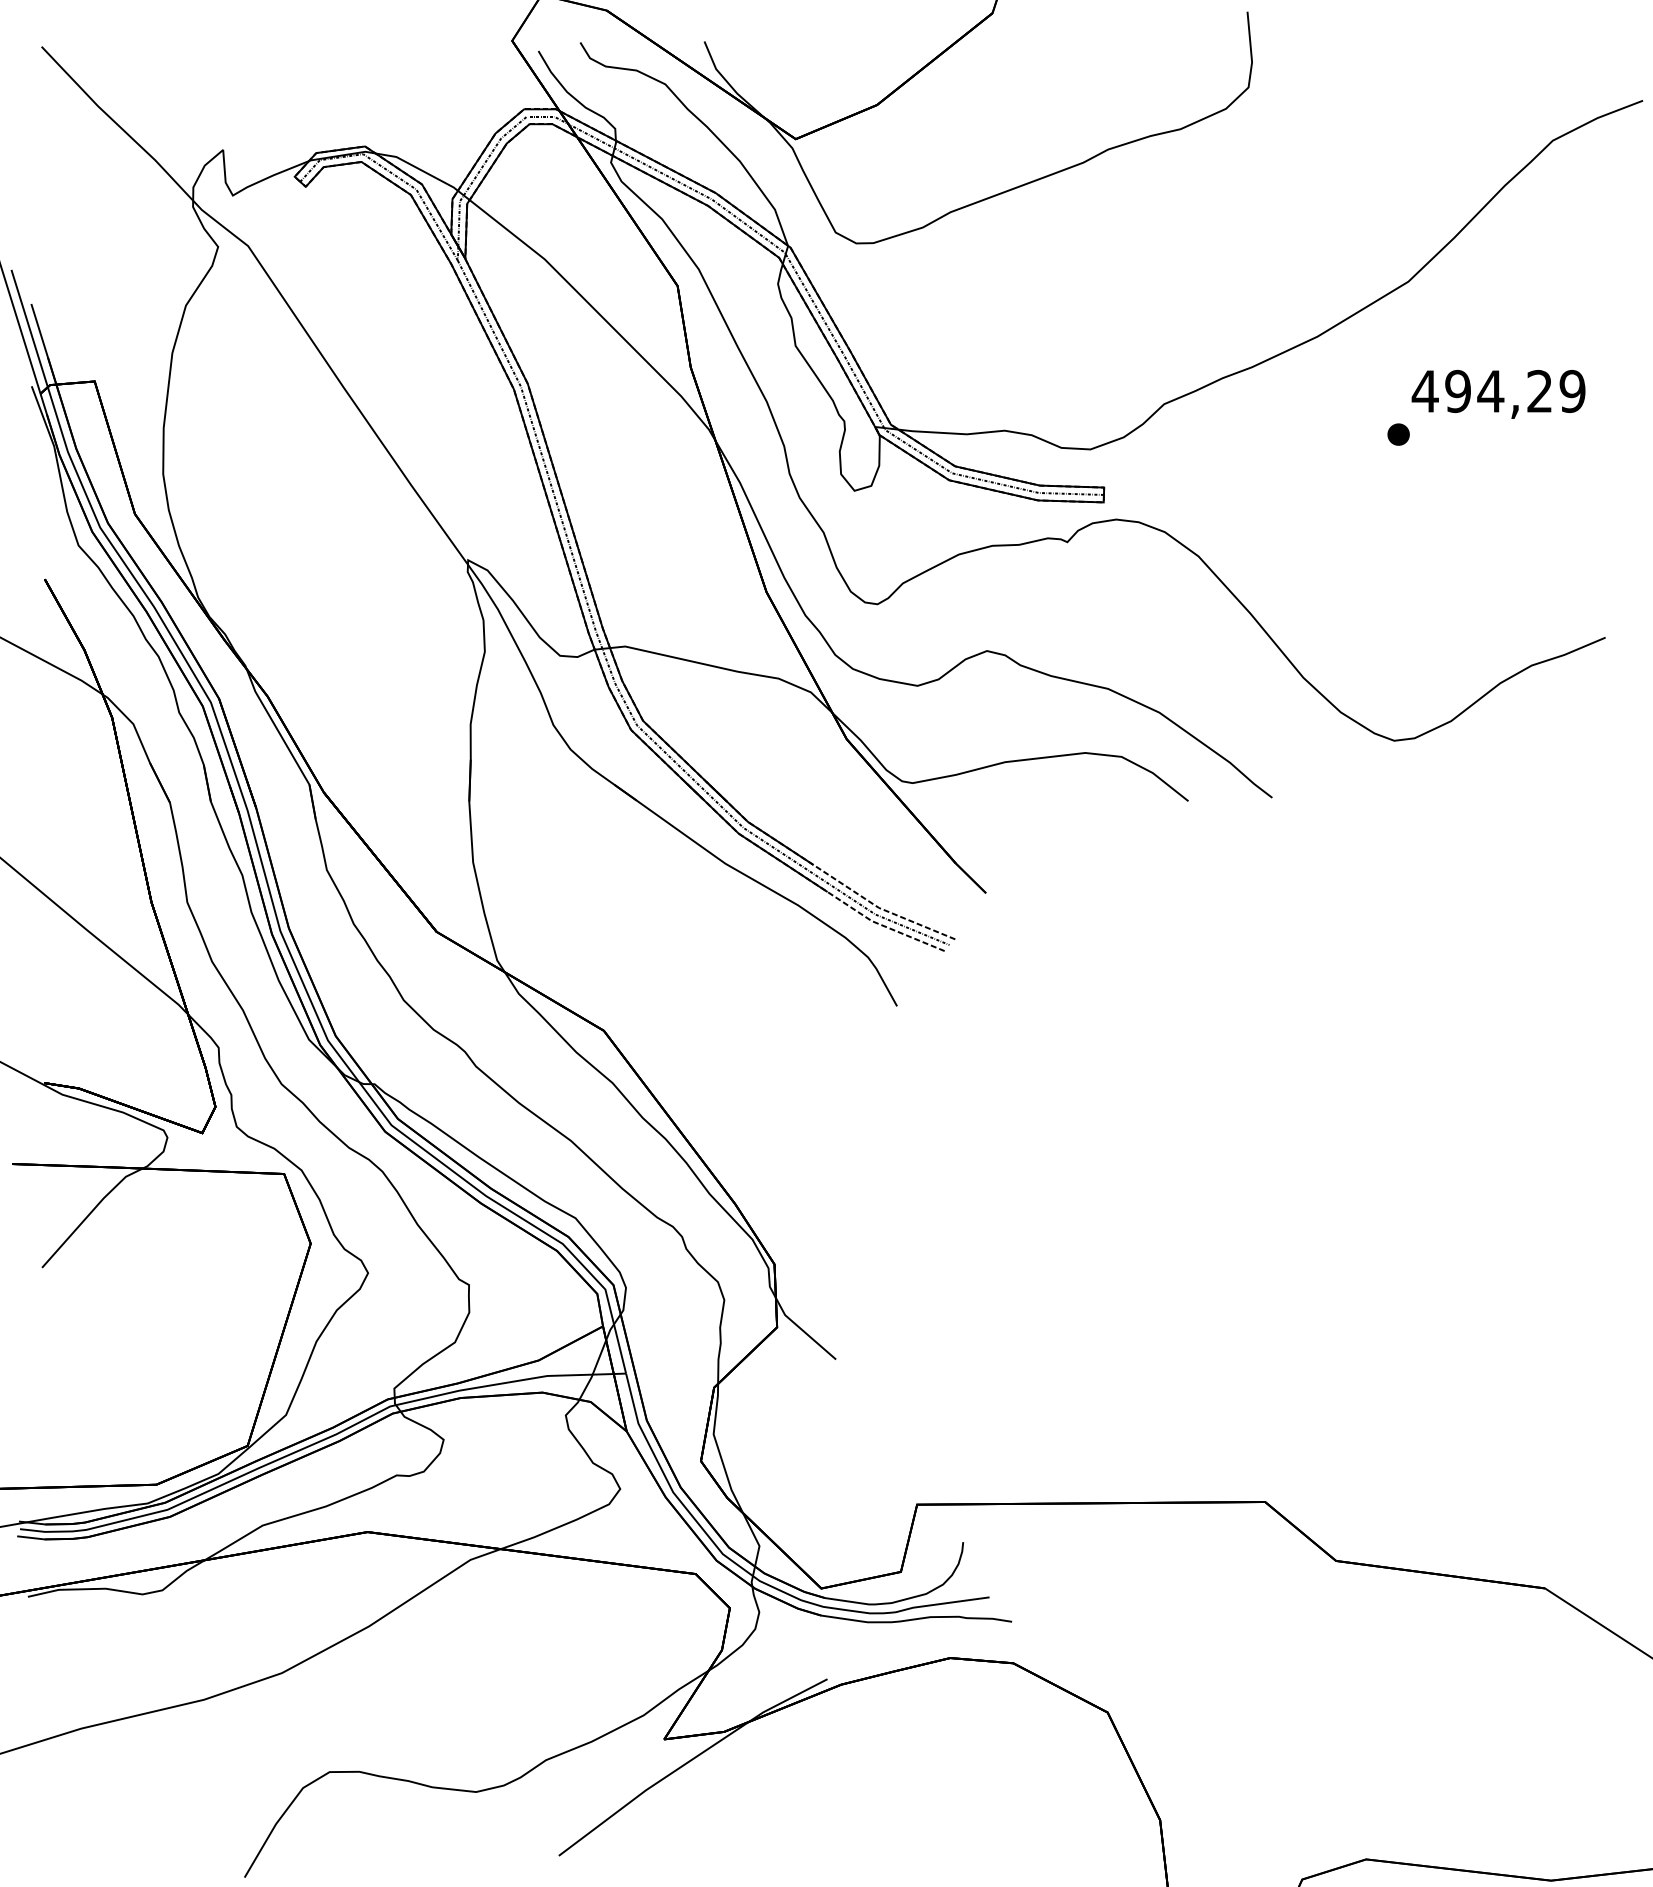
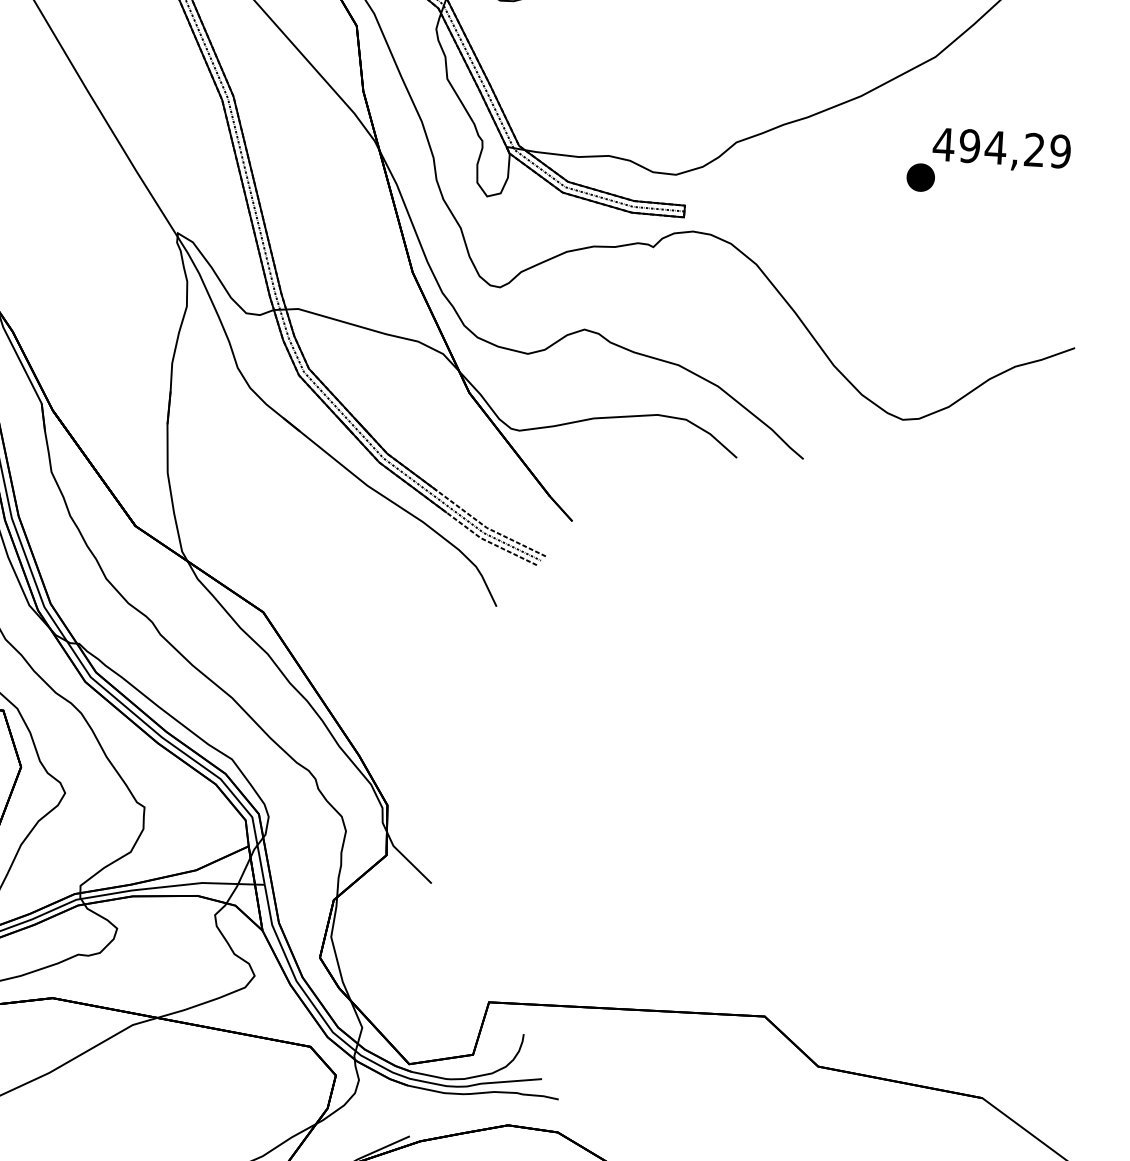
part: (1398, 434) -> (920, 177), size x1.6

